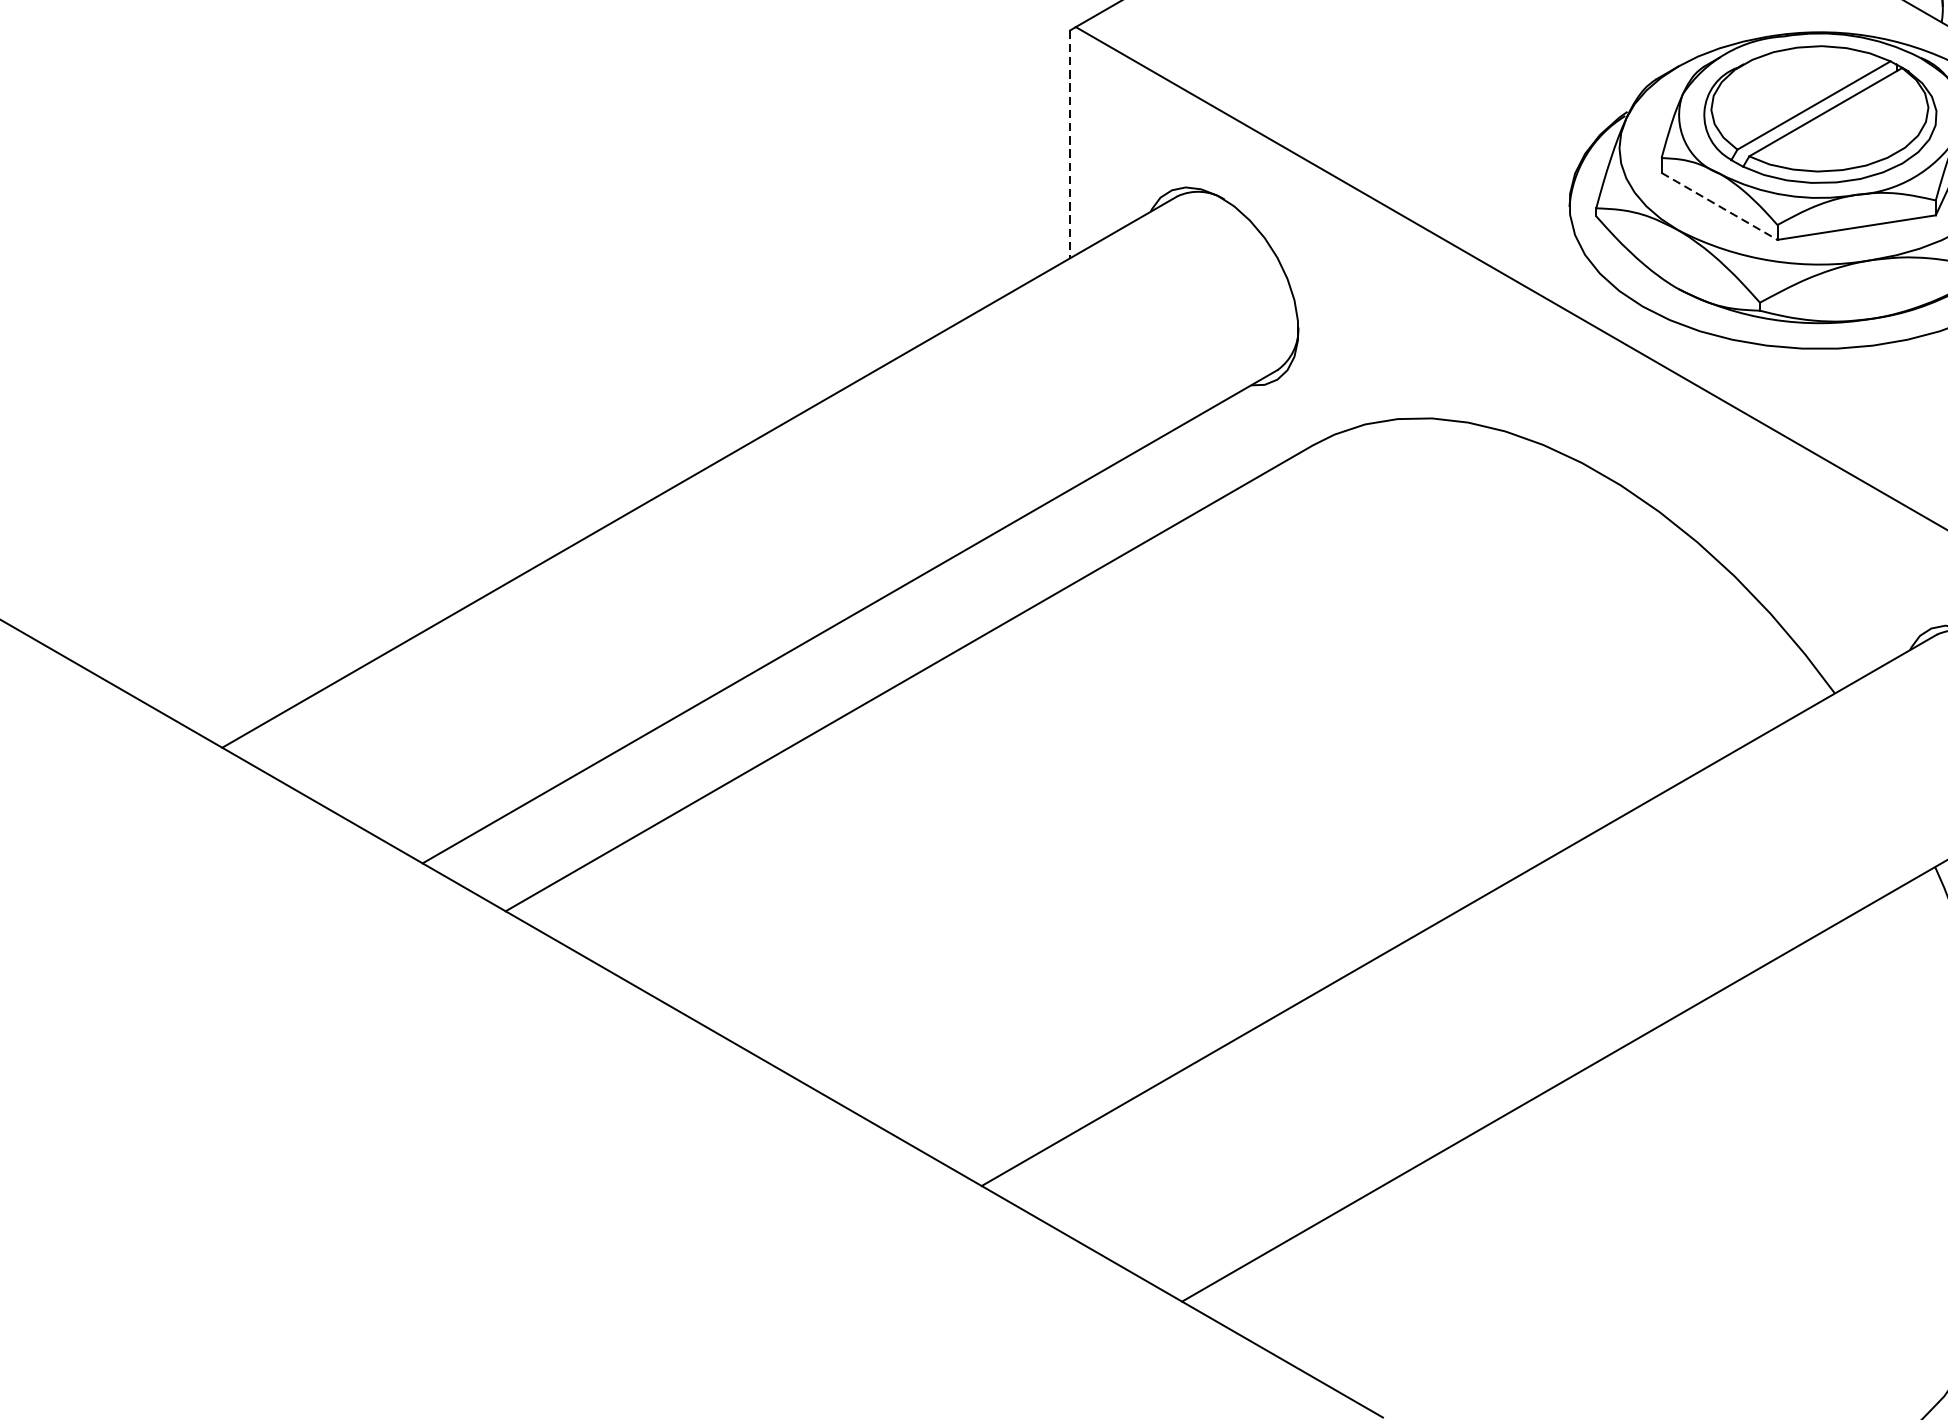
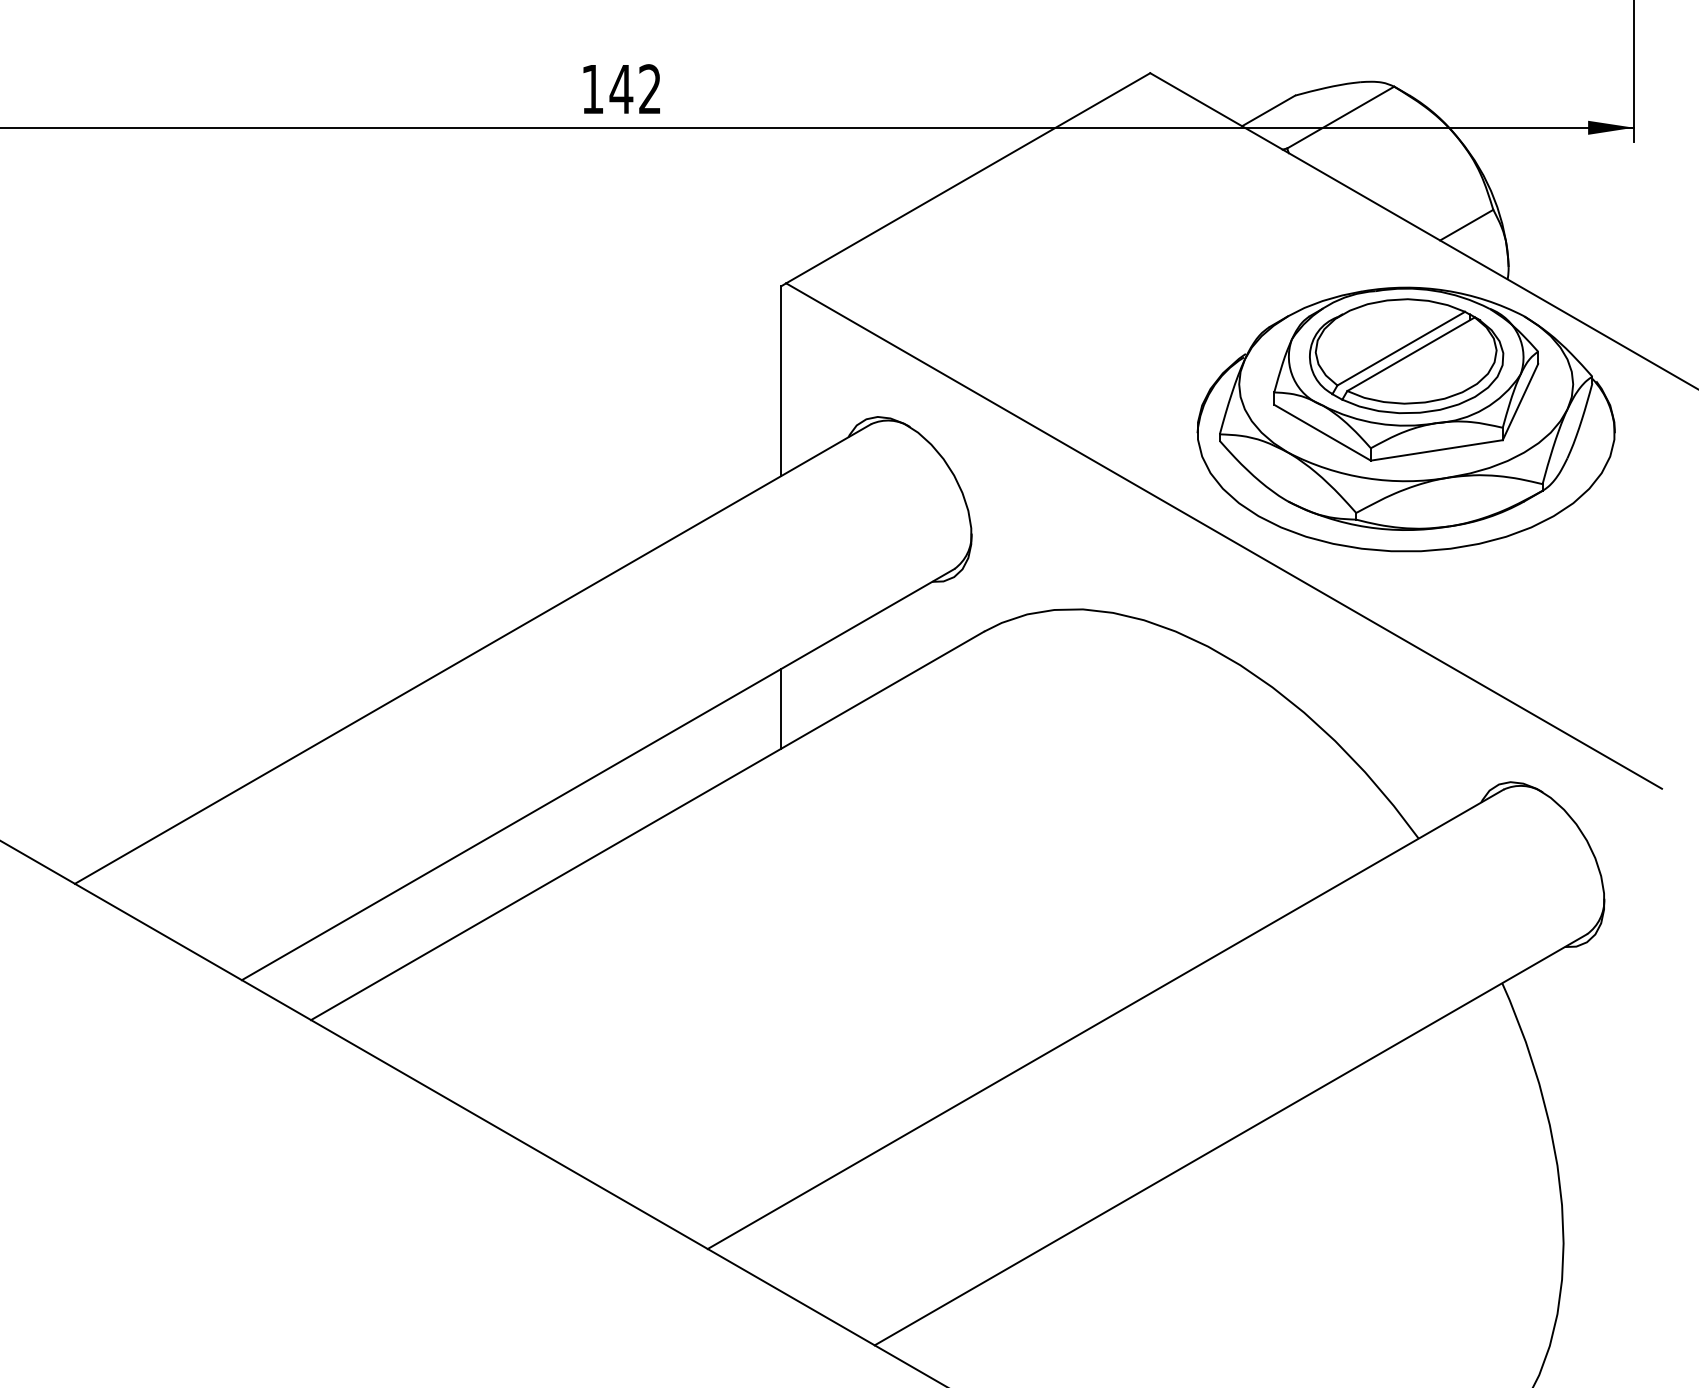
line: (1070, 144) -> (781, 381), dashed -> solid
line: (1719, 206) -> (1322, 432), dashed -> solid
line: (1070, 537) -> (781, 708), added

